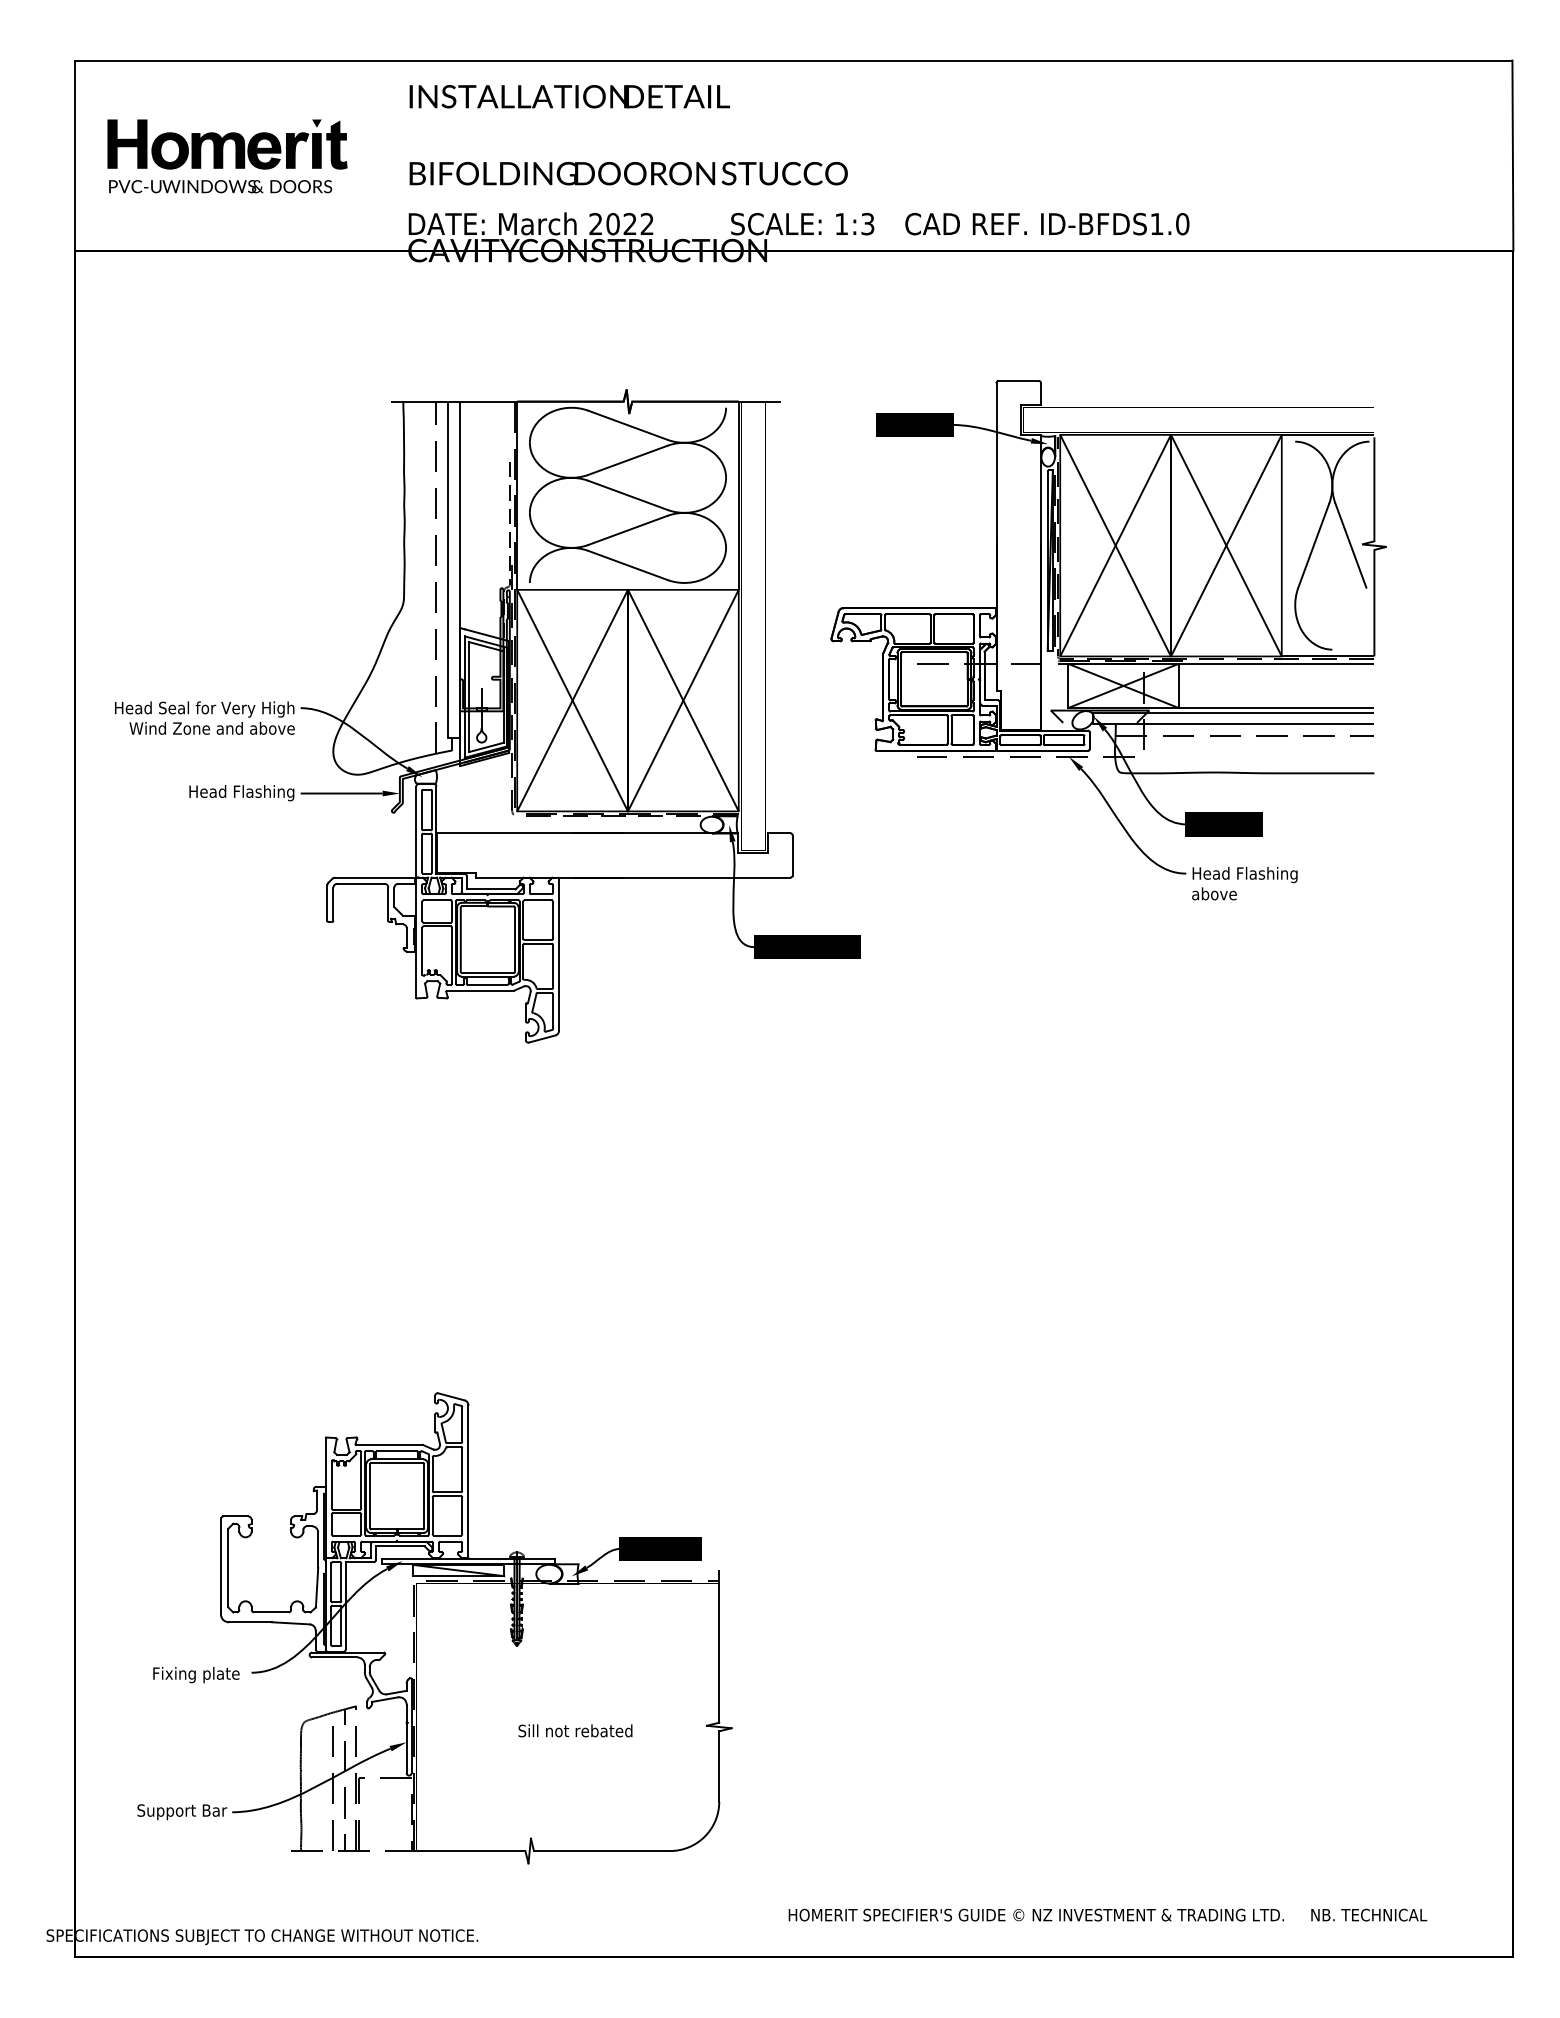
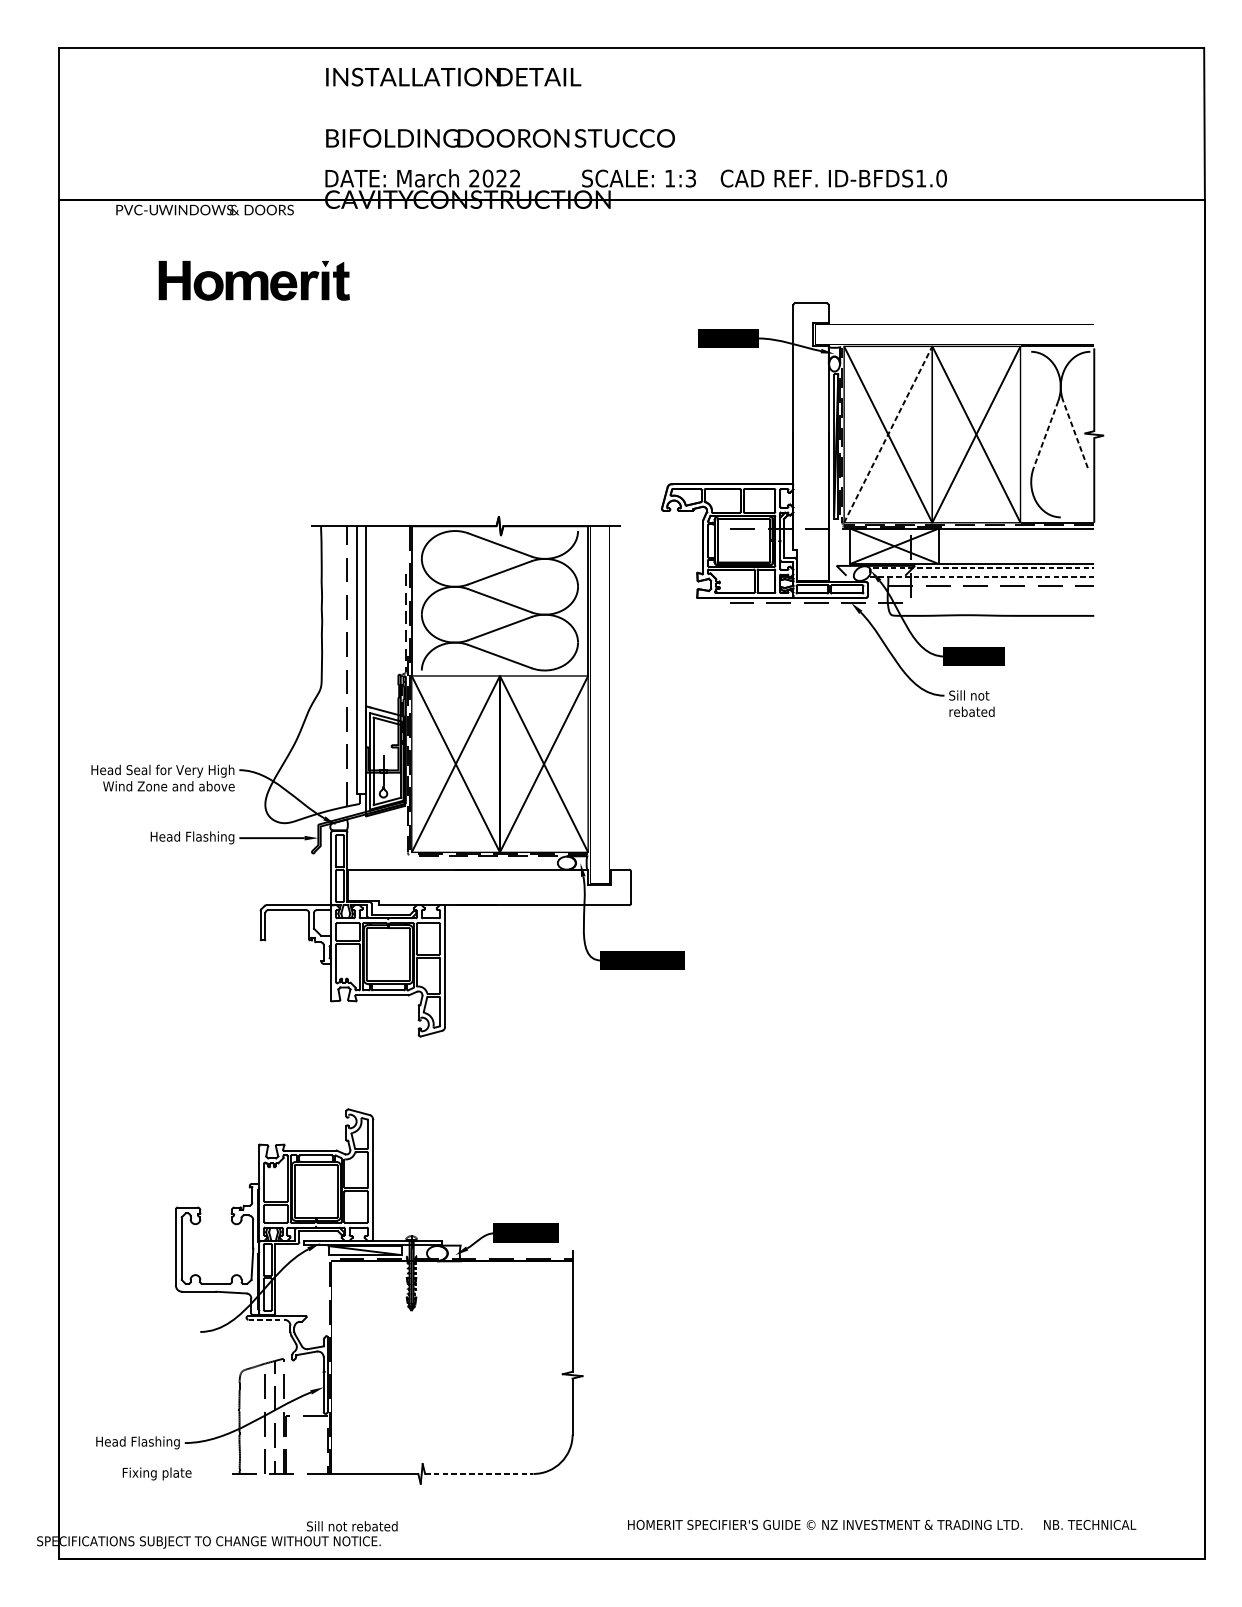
part: (227, 144) -> (254, 280), moved
text: (220, 186) -> (204, 209), moved
line: (1115, 545) -> (888, 434), solid -> dashed
line: (1313, 545) -> (1045, 434), solid -> dashed
line: (1350, 545) -> (1075, 434), solid -> dashed
part: (487, 716) -> (388, 776), moved
line: (1092, 718) -> (869, 572), solid -> dashed
text: (1244, 883) -> (990, 703), Head Flashing above -> Sill not rebated
line: (334, 1657) -> (266, 1319), solid -> dashed
text: (196, 1675) -> (157, 1474), moved
text: (575, 1730) -> (352, 1526), moved
text: (174, 1812) -> (138, 1443), Support Bar -> Head Flashing
line: (602, 1851) -> (479, 1474), solid -> dashed

